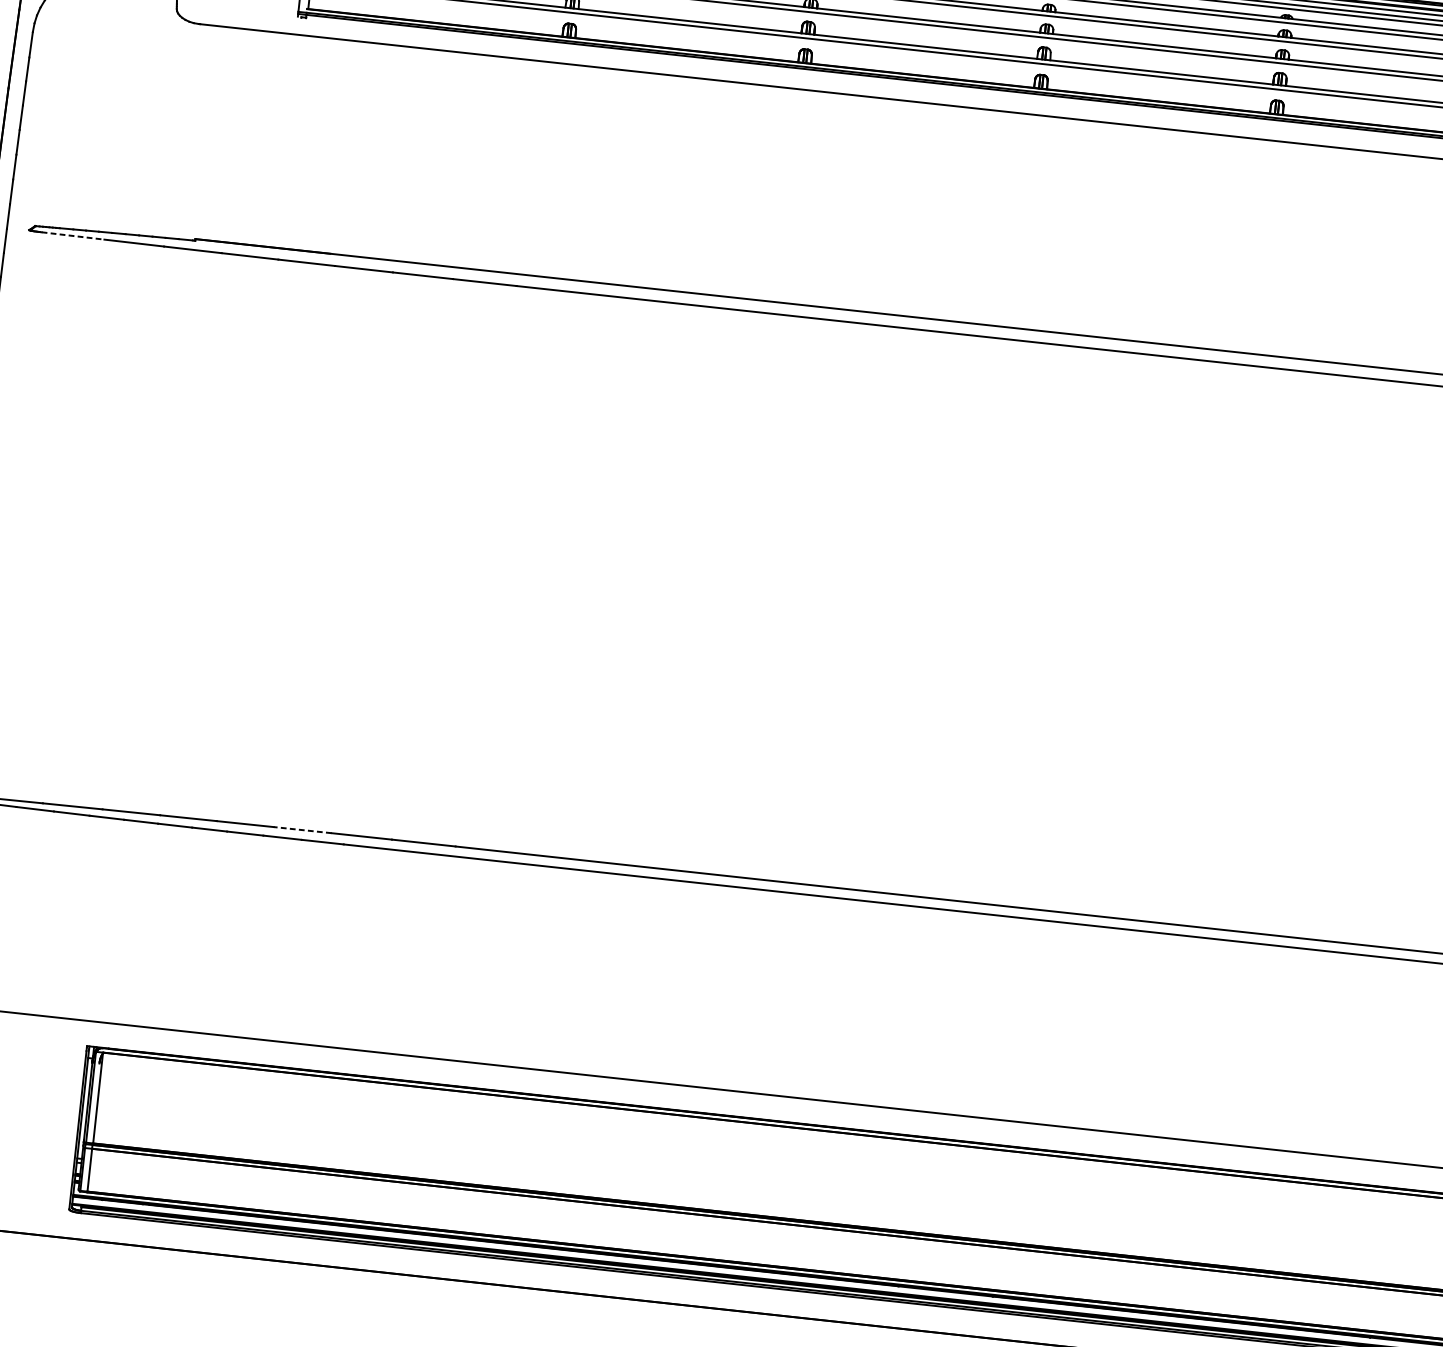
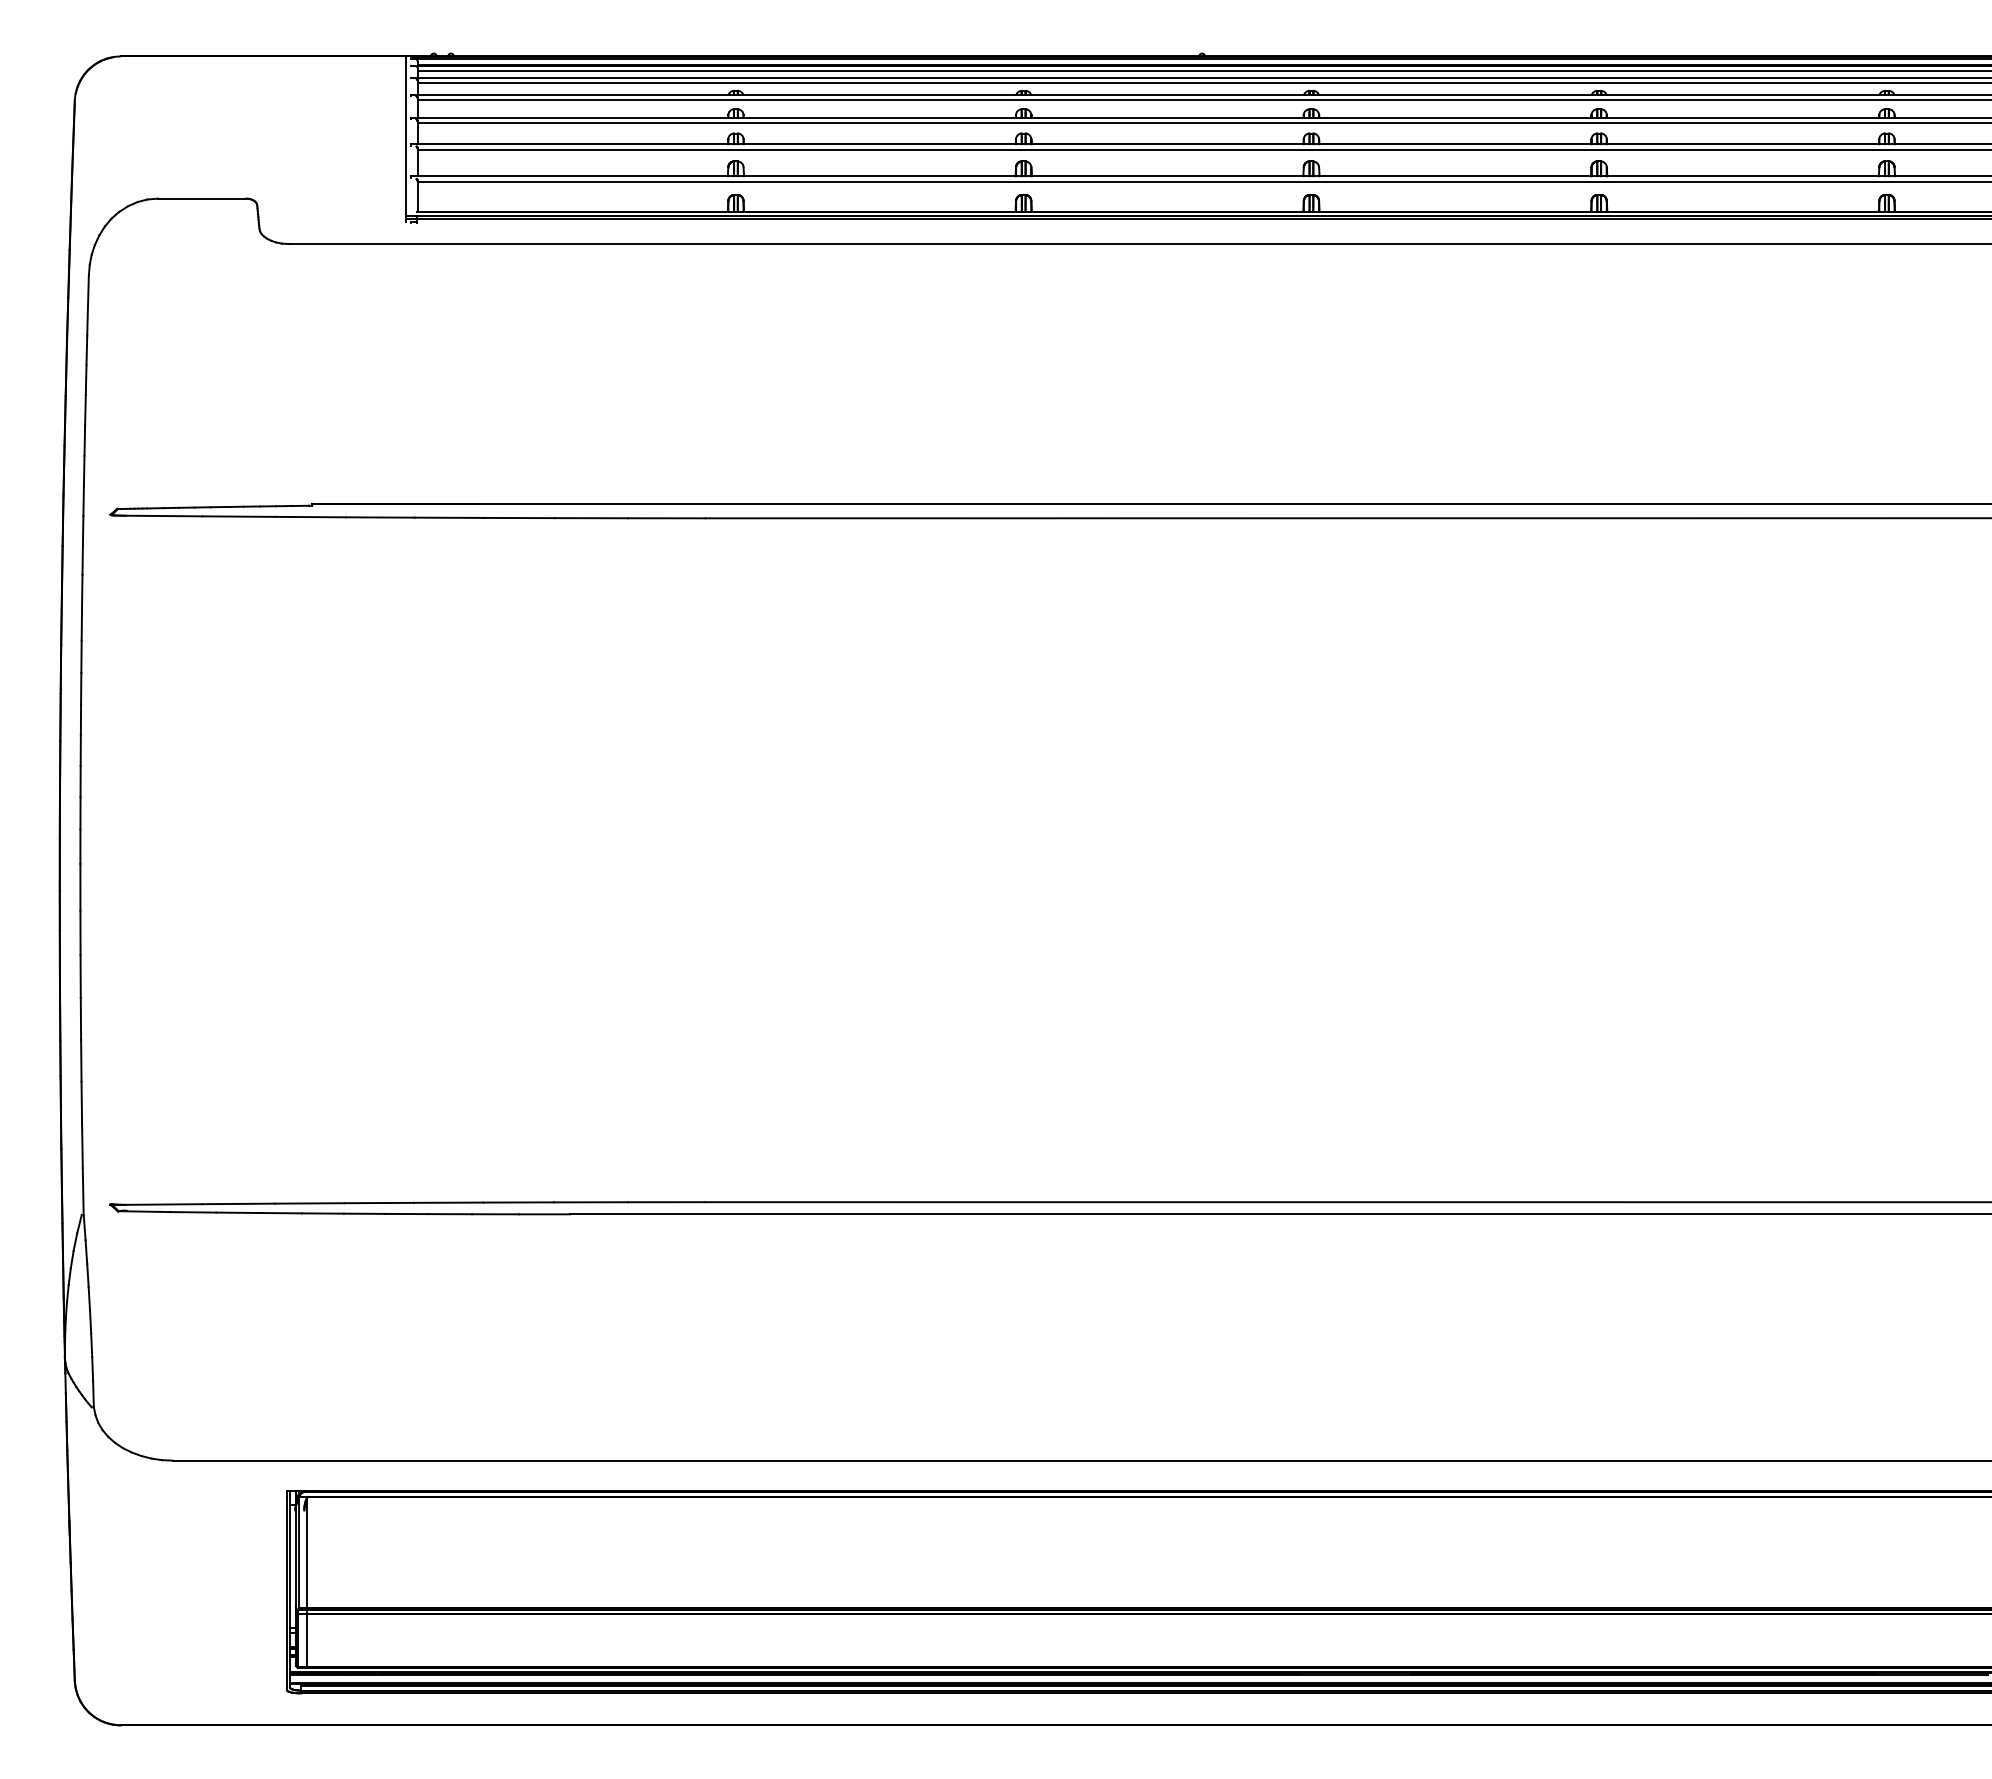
line: (73, 236) -> (164, 516), dashed -> solid
line: (302, 830) -> (518, 1202), dashed -> solid

